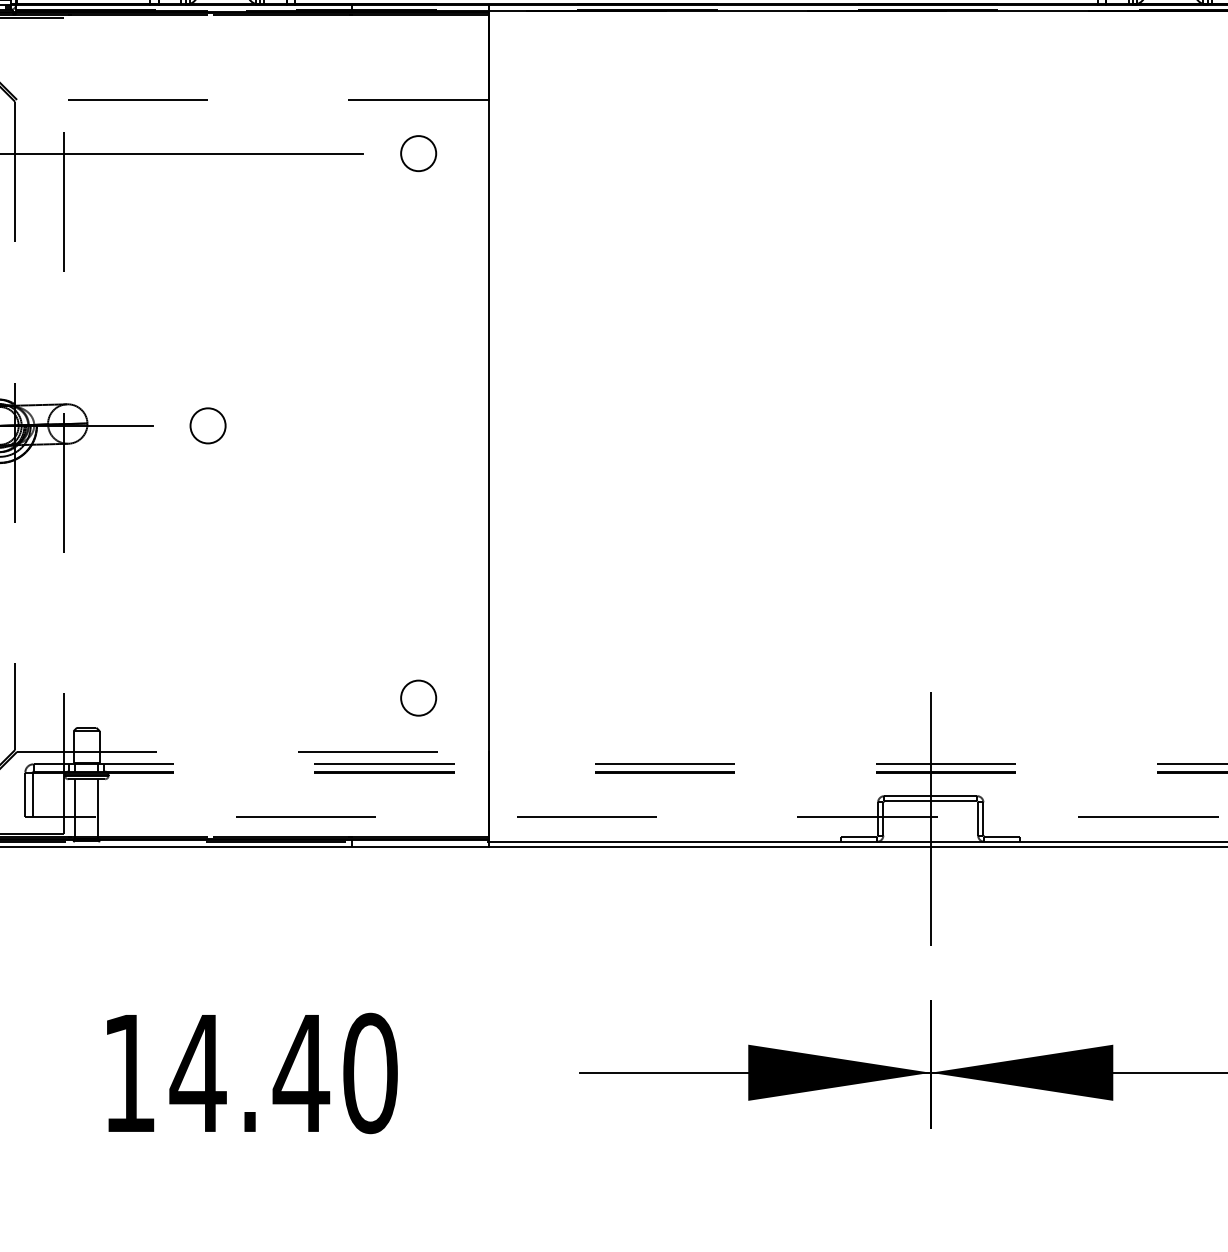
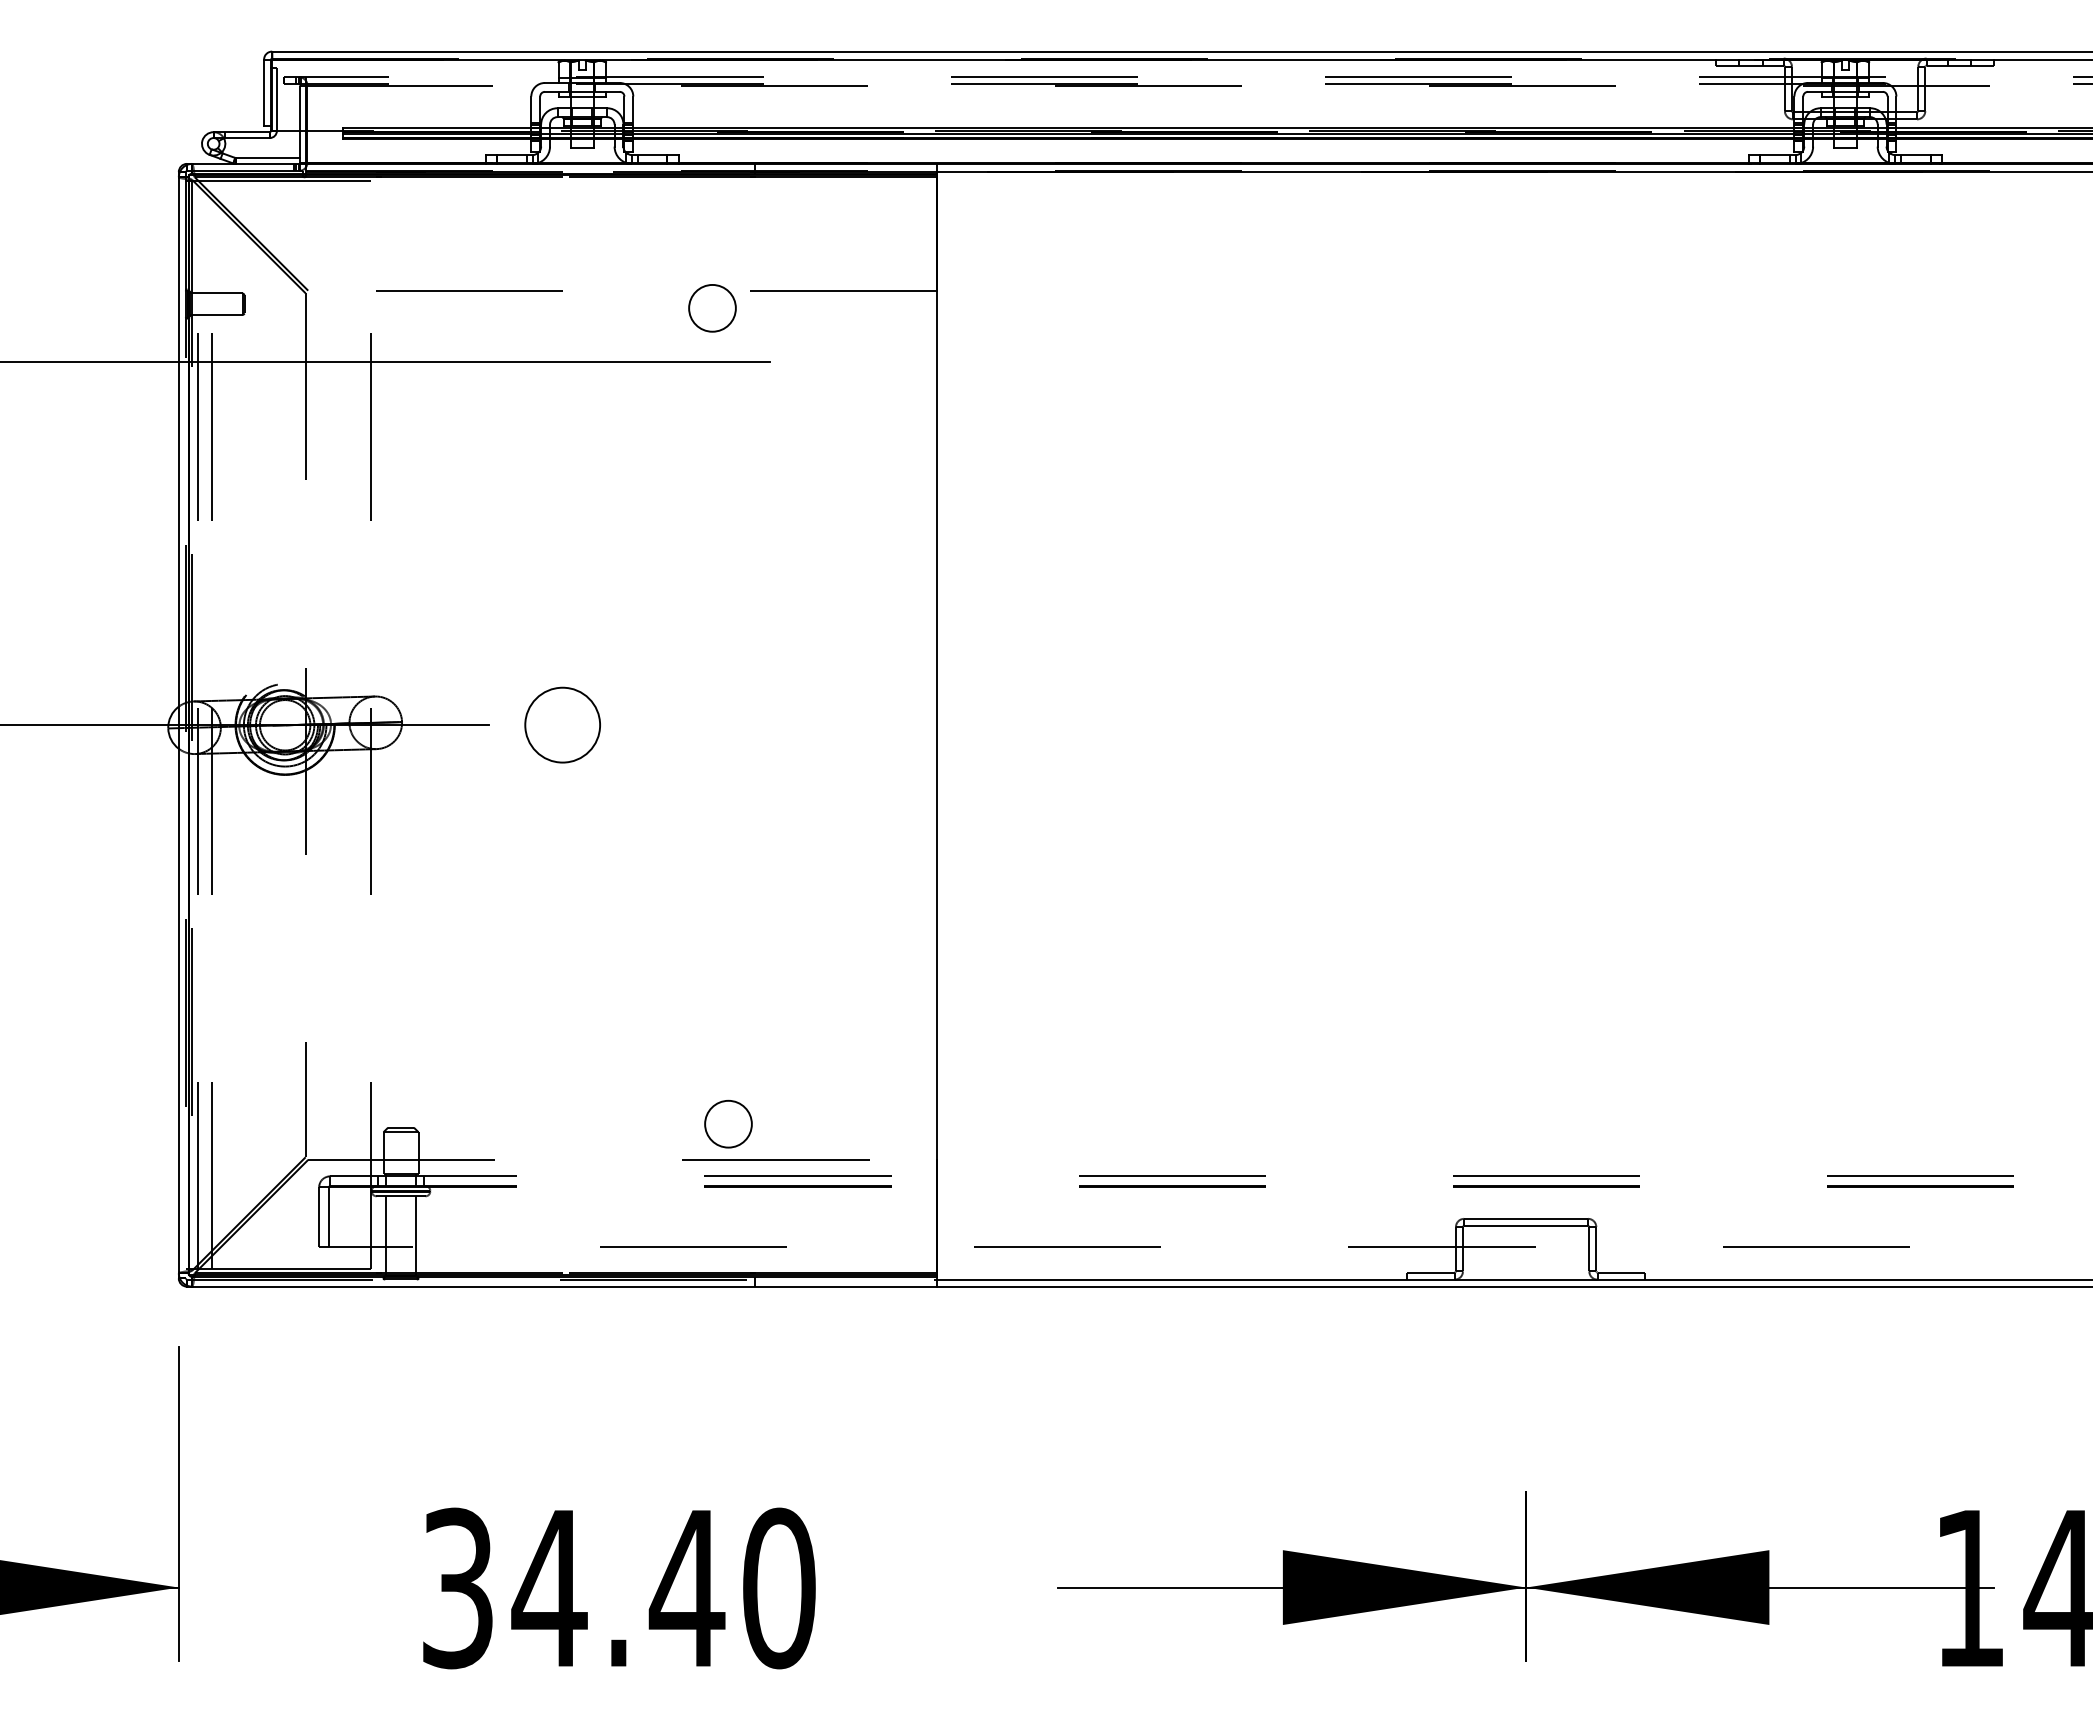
circle: (418, 153) -> (712, 308), moved
circle: (207, 426) -> (562, 725), size x1.6
circle: (418, 697) -> (728, 1123), moved
line: (931, 818) -> (1526, 1248), removed
text: (129, 1073) -> (457, 1588), 14.40 -> 34.40

